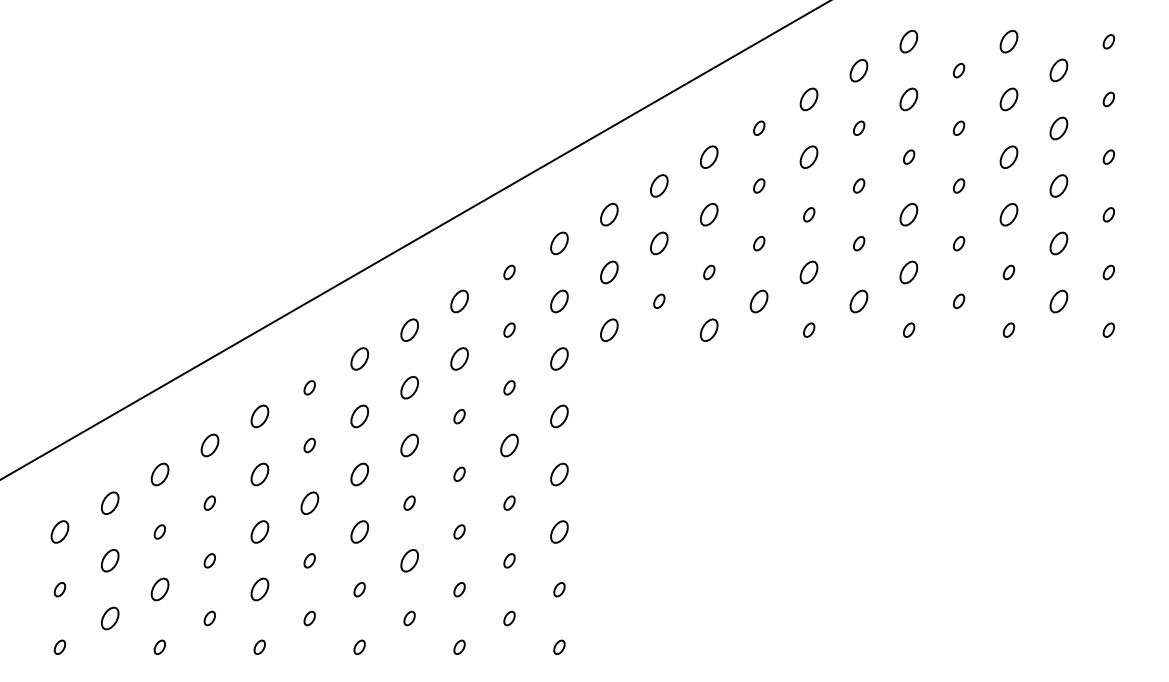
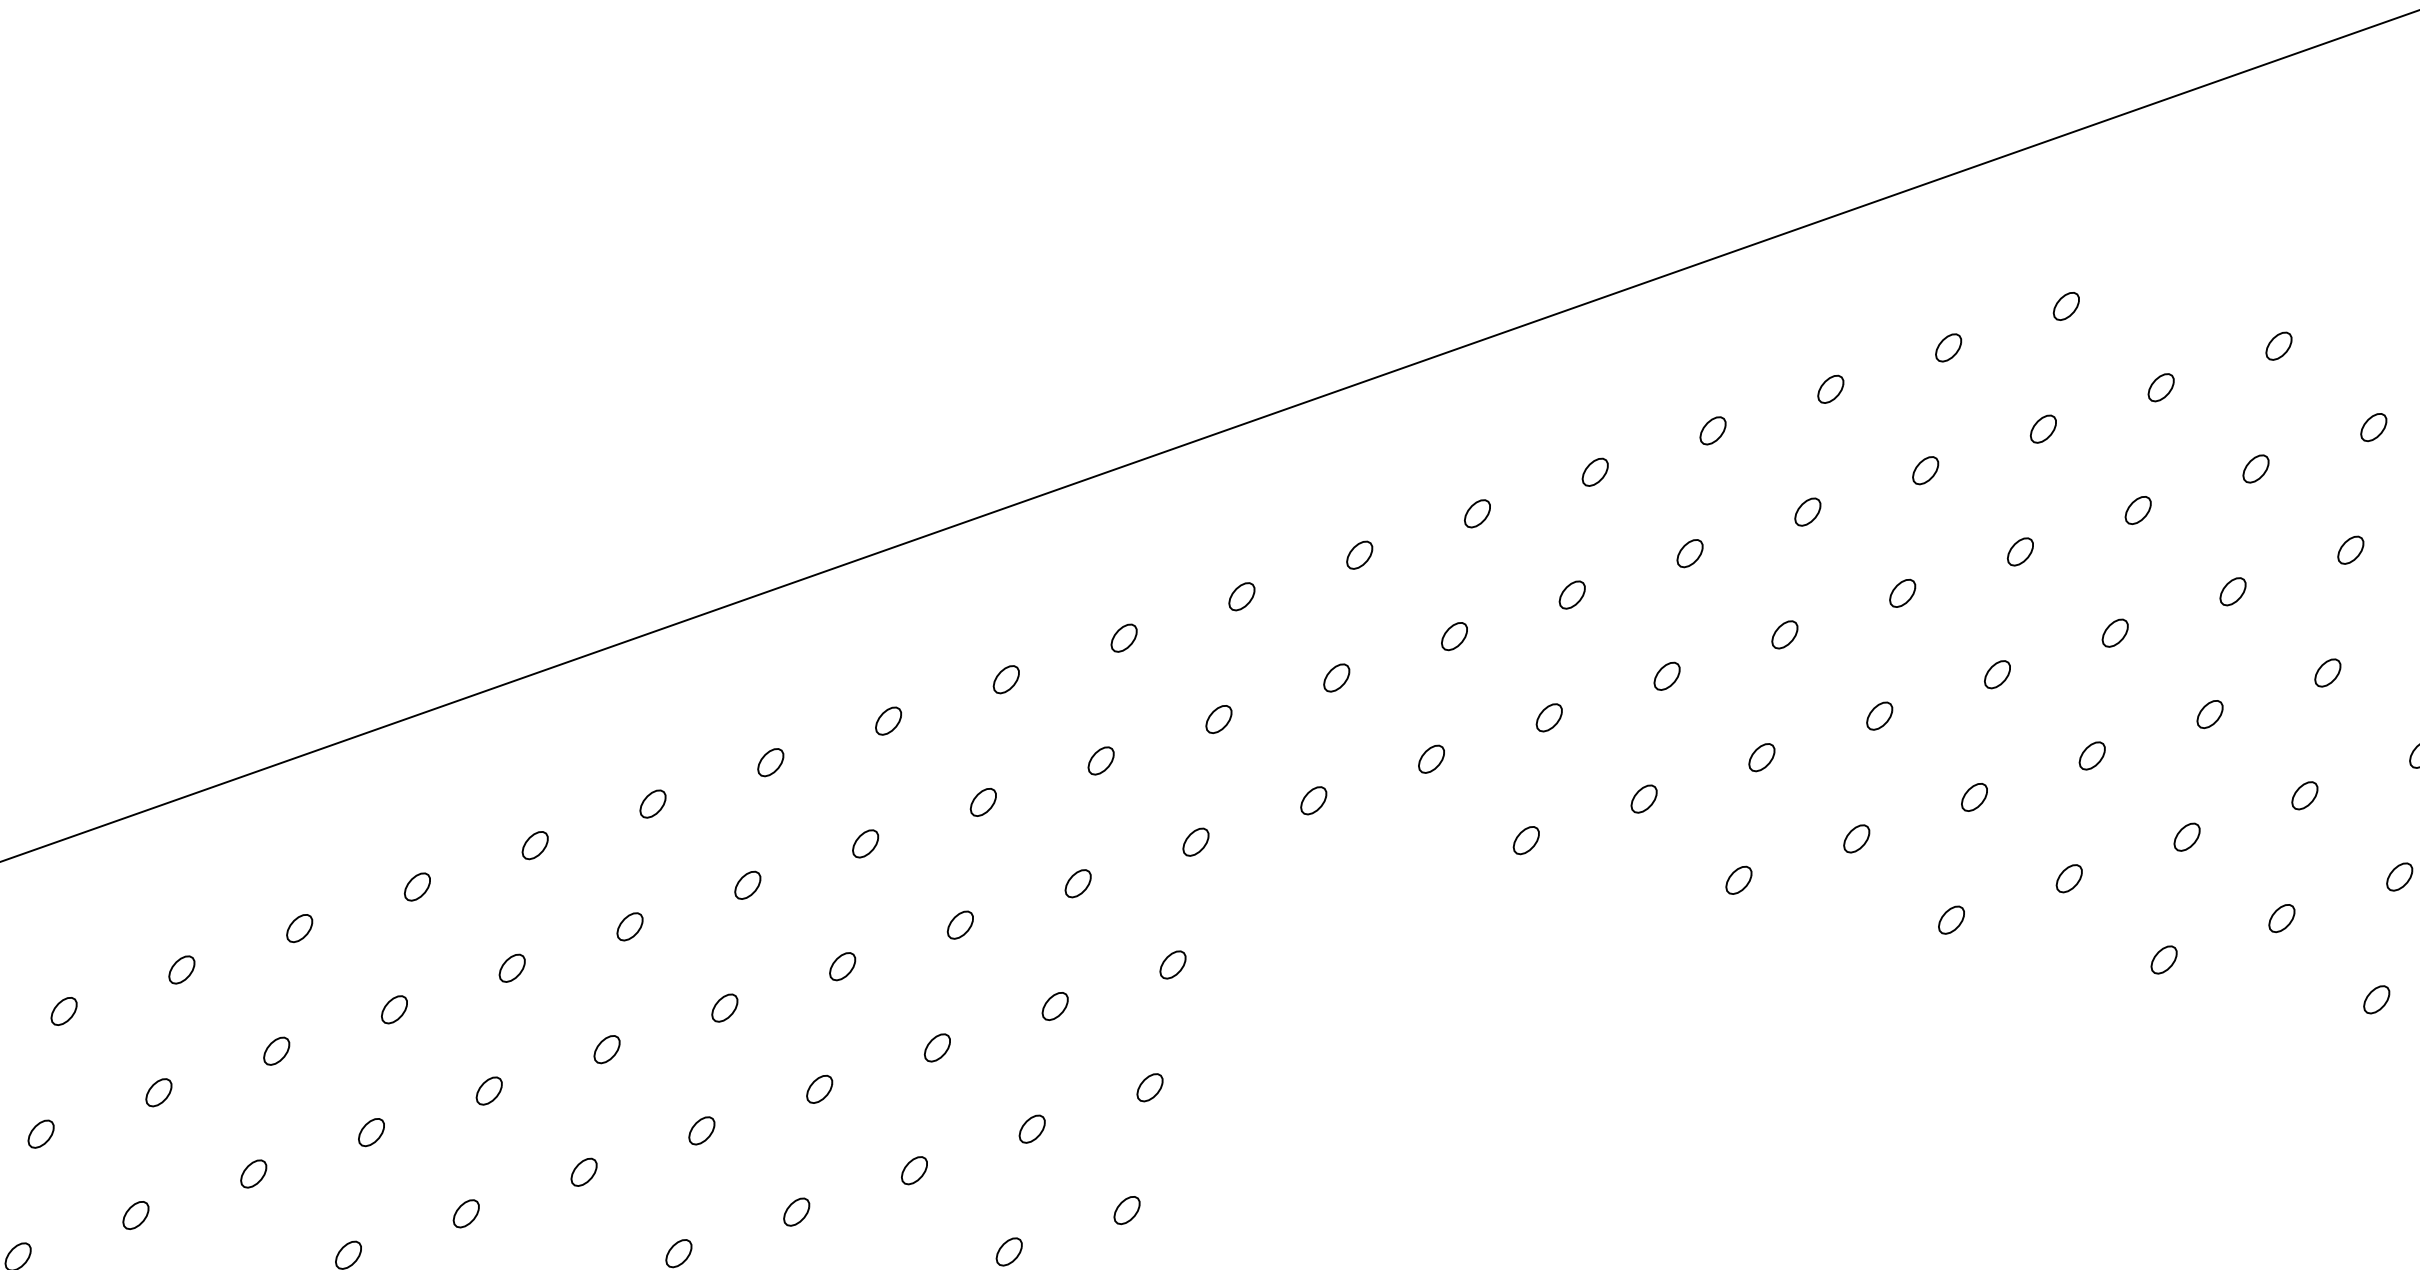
part: (909, 41) -> (2067, 305), size x0.62
part: (1008, 41) -> (2278, 345), size x0.62
part: (859, 70) -> (1949, 347), size x0.62
part: (1058, 70) -> (2372, 427), size x0.62
part: (809, 99) -> (1831, 389), size x0.62
part: (909, 99) -> (2044, 429), size x0.62
part: (1008, 99) -> (2254, 468), size x0.62
part: (1058, 127) -> (2350, 548), size x0.62
part: (709, 156) -> (1595, 471), size x0.62
part: (809, 156) -> (1808, 510), size x0.62
part: (1008, 156) -> (2232, 590), size x0.62
part: (659, 185) -> (1477, 512), size x0.62
part: (1058, 185) -> (2327, 671), size x0.62
part: (609, 214) -> (1360, 554), size x0.62
part: (709, 214) -> (1572, 594), size x0.62
part: (909, 214) -> (1998, 674), size x0.62
part: (1008, 214) -> (2209, 713), size x0.62
part: (559, 243) -> (1242, 596), size x0.62
part: (659, 243) -> (1454, 636), size x0.62
part: (1058, 243) -> (2304, 795), size x0.62
part: (609, 272) -> (1336, 678), size x0.62
part: (809, 272) -> (1762, 757), size x0.62
part: (909, 272) -> (1975, 797), size x0.62
part: (459, 300) -> (1006, 677), size x0.62
part: (559, 300) -> (1219, 717), size x0.62
part: (759, 300) -> (1645, 797), size x0.62
part: (859, 300) -> (1857, 837), size x0.62
part: (1058, 300) -> (2281, 916), size x0.62
part: (409, 329) -> (888, 719), size x0.62
part: (609, 329) -> (1314, 799), size x0.62
part: (709, 329) -> (1527, 839), size x0.62
part: (359, 358) -> (770, 761), size x0.62
part: (459, 358) -> (983, 801), size x0.62
part: (559, 358) -> (1196, 841), size x0.62
part: (409, 387) -> (865, 843), size x0.62
part: (259, 416) -> (534, 845), size x0.62
part: (359, 416) -> (747, 884), size x0.62
part: (559, 416) -> (1173, 964), size x0.62
part: (209, 445) -> (416, 886), size x0.62
part: (409, 445) -> (842, 966), size x0.62
part: (509, 445) -> (1055, 1006), size x0.62
part: (159, 473) -> (299, 926), size x0.62
part: (259, 473) -> (512, 966), size x0.62
part: (359, 473) -> (724, 1006), size x0.62
part: (559, 473) -> (1150, 1085), size x0.62
part: (109, 502) -> (181, 968), size x0.62
part: (309, 502) -> (606, 1048), size x0.62
part: (59, 531) -> (63, 1010), size x0.62
part: (259, 531) -> (488, 1089), size x0.62
part: (359, 531) -> (701, 1129), size x0.62
part: (559, 531) -> (1127, 1209), size x0.62
part: (109, 560) -> (158, 1091), size x0.62
part: (409, 560) -> (796, 1211), size x0.62
part: (159, 589) -> (253, 1173), size x0.62
part: (259, 589) -> (465, 1213), size x0.62
part: (109, 618) -> (135, 1215), size x0.62

